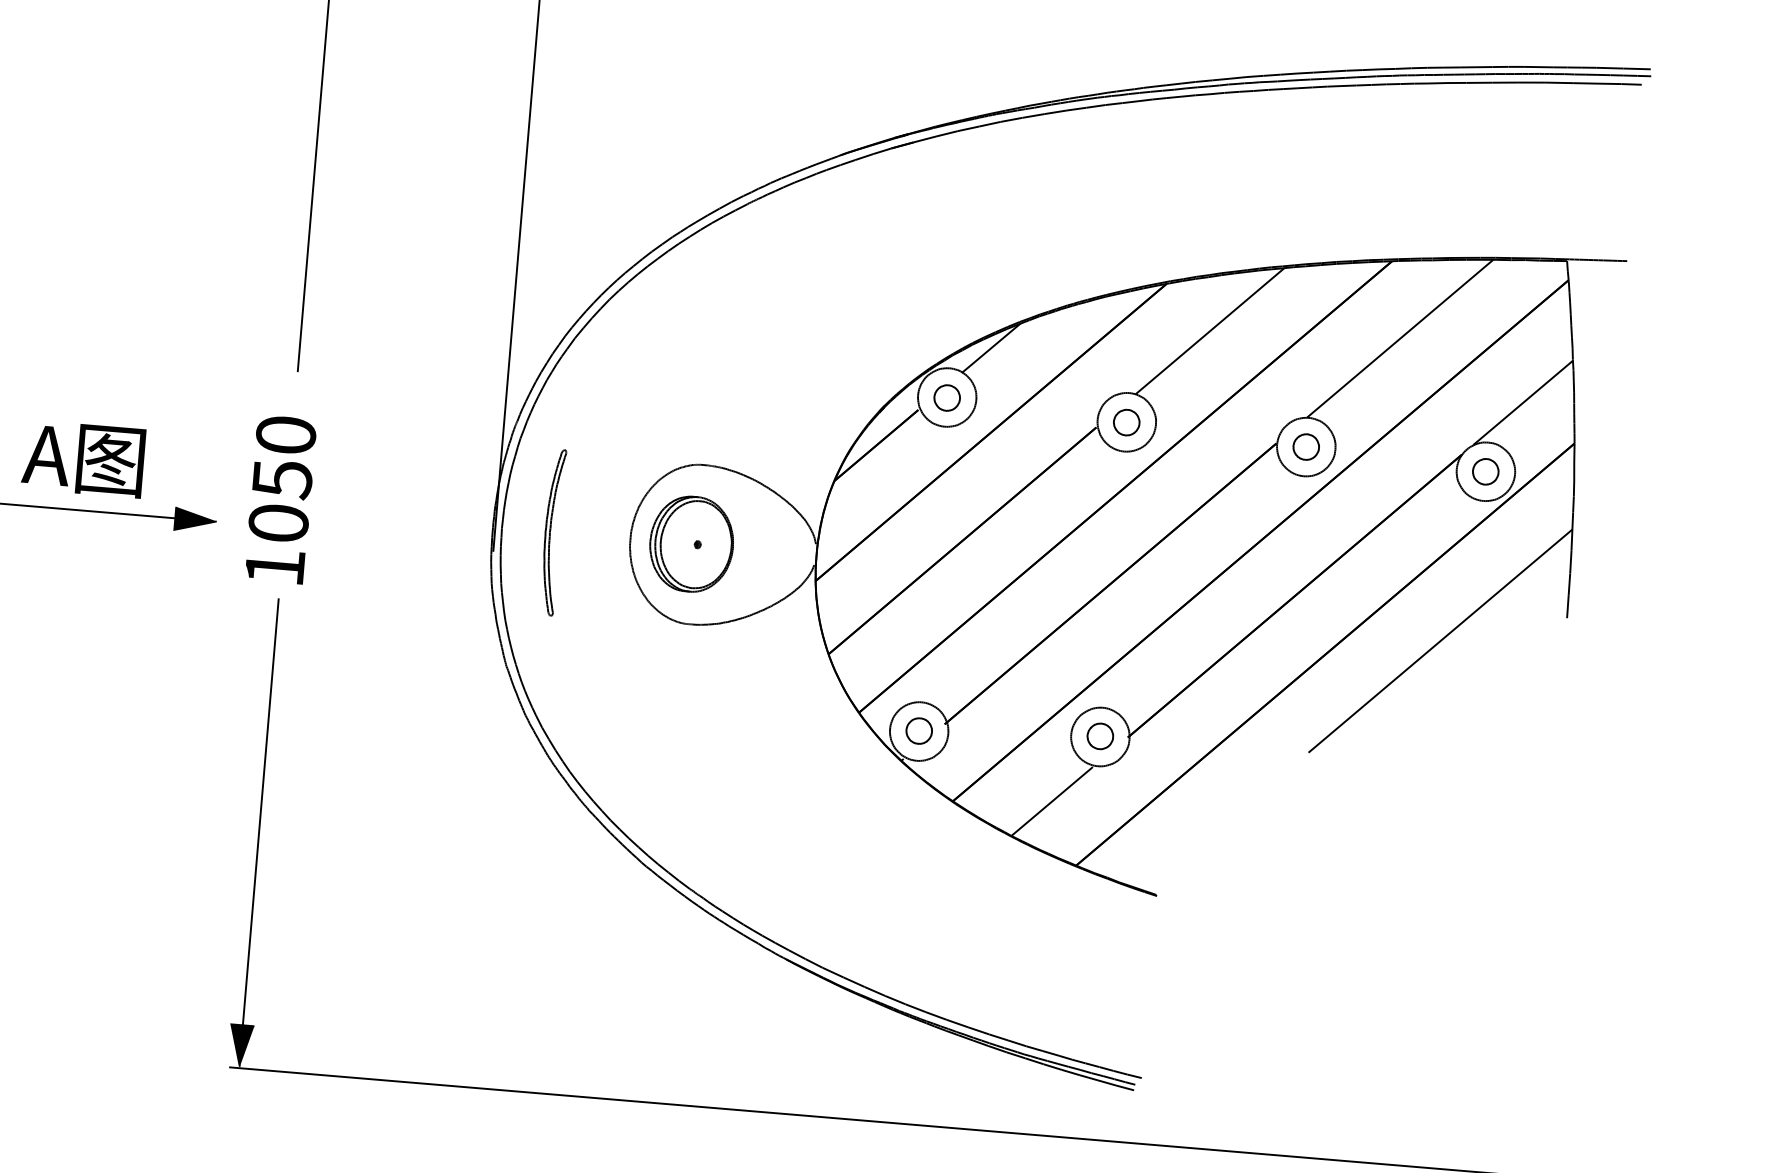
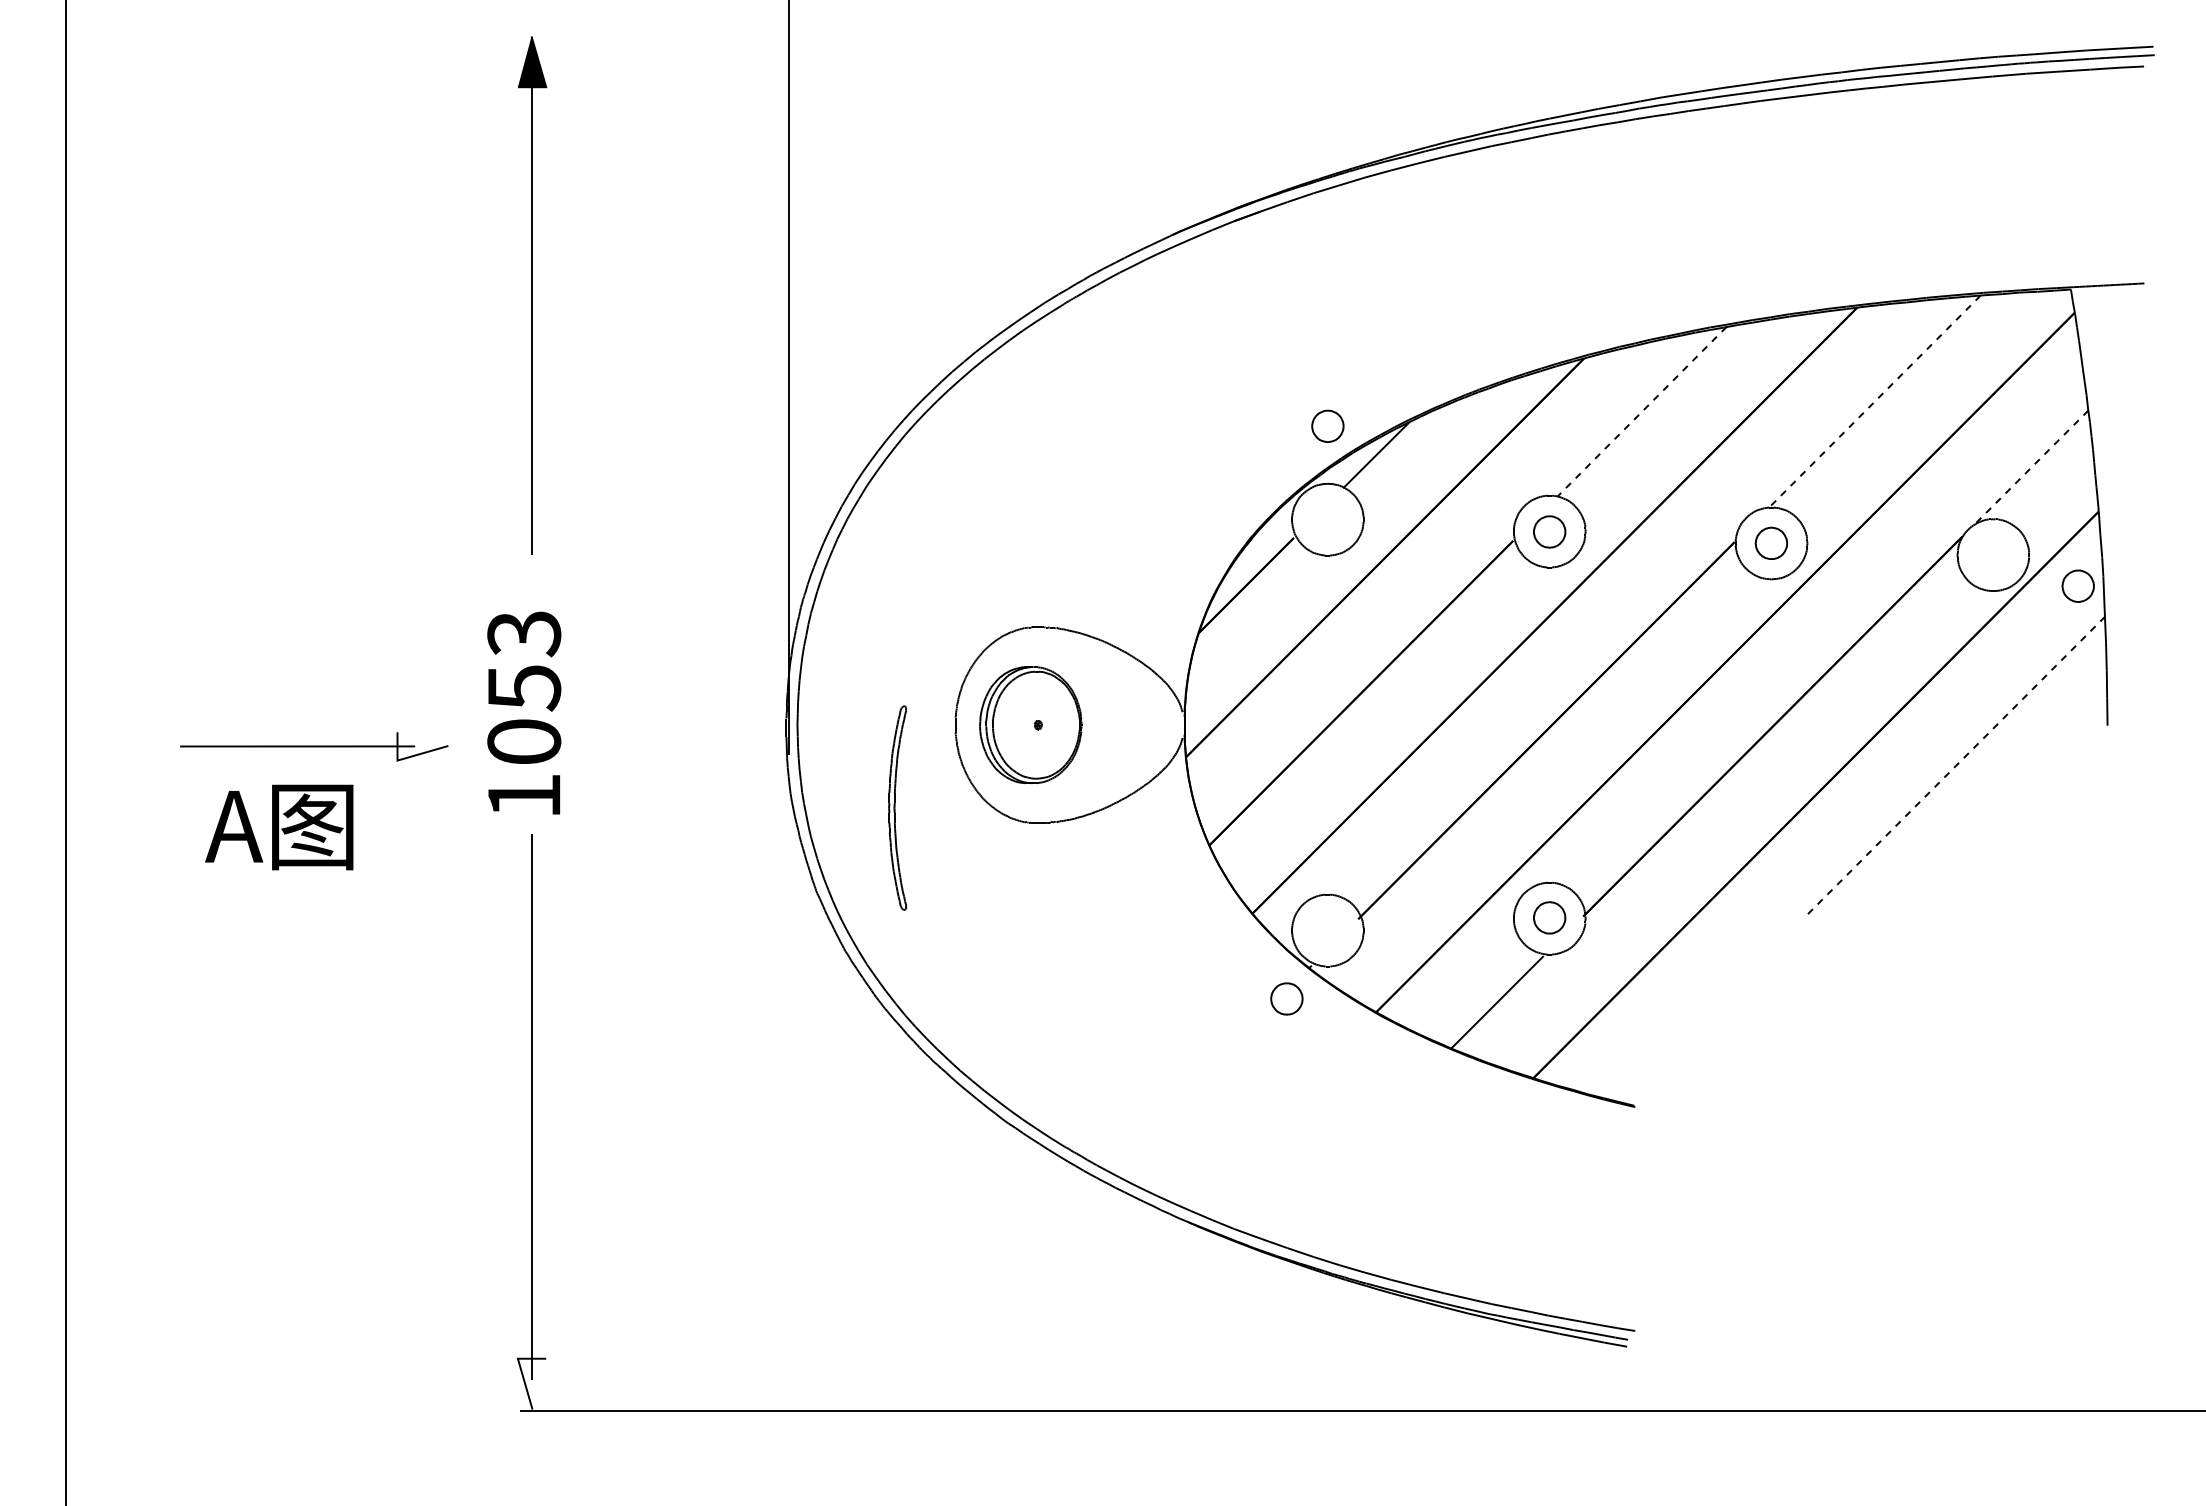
line: (1210, 331) -> (1642, 411), solid -> dashed
line: (1399, 338) -> (1874, 401), solid -> dashed
part: (946, 397) -> (1327, 425), moved
line: (1522, 403) -> (2031, 467), solid -> dashed
text: (286, 435) -> (524, 634), 1050 -> 1053
text: (83, 459) -> (279, 827), moved
part: (1485, 471) -> (2077, 585), moved
fill: (195, 520) -> (422, 746), removed
part: (552, 532) -> (897, 807), moved
line: (1440, 641) -> (1955, 766), solid -> dashed
part: (918, 730) -> (1286, 998), moved
fill: (240, 1045) -> (531, 1383), removed

